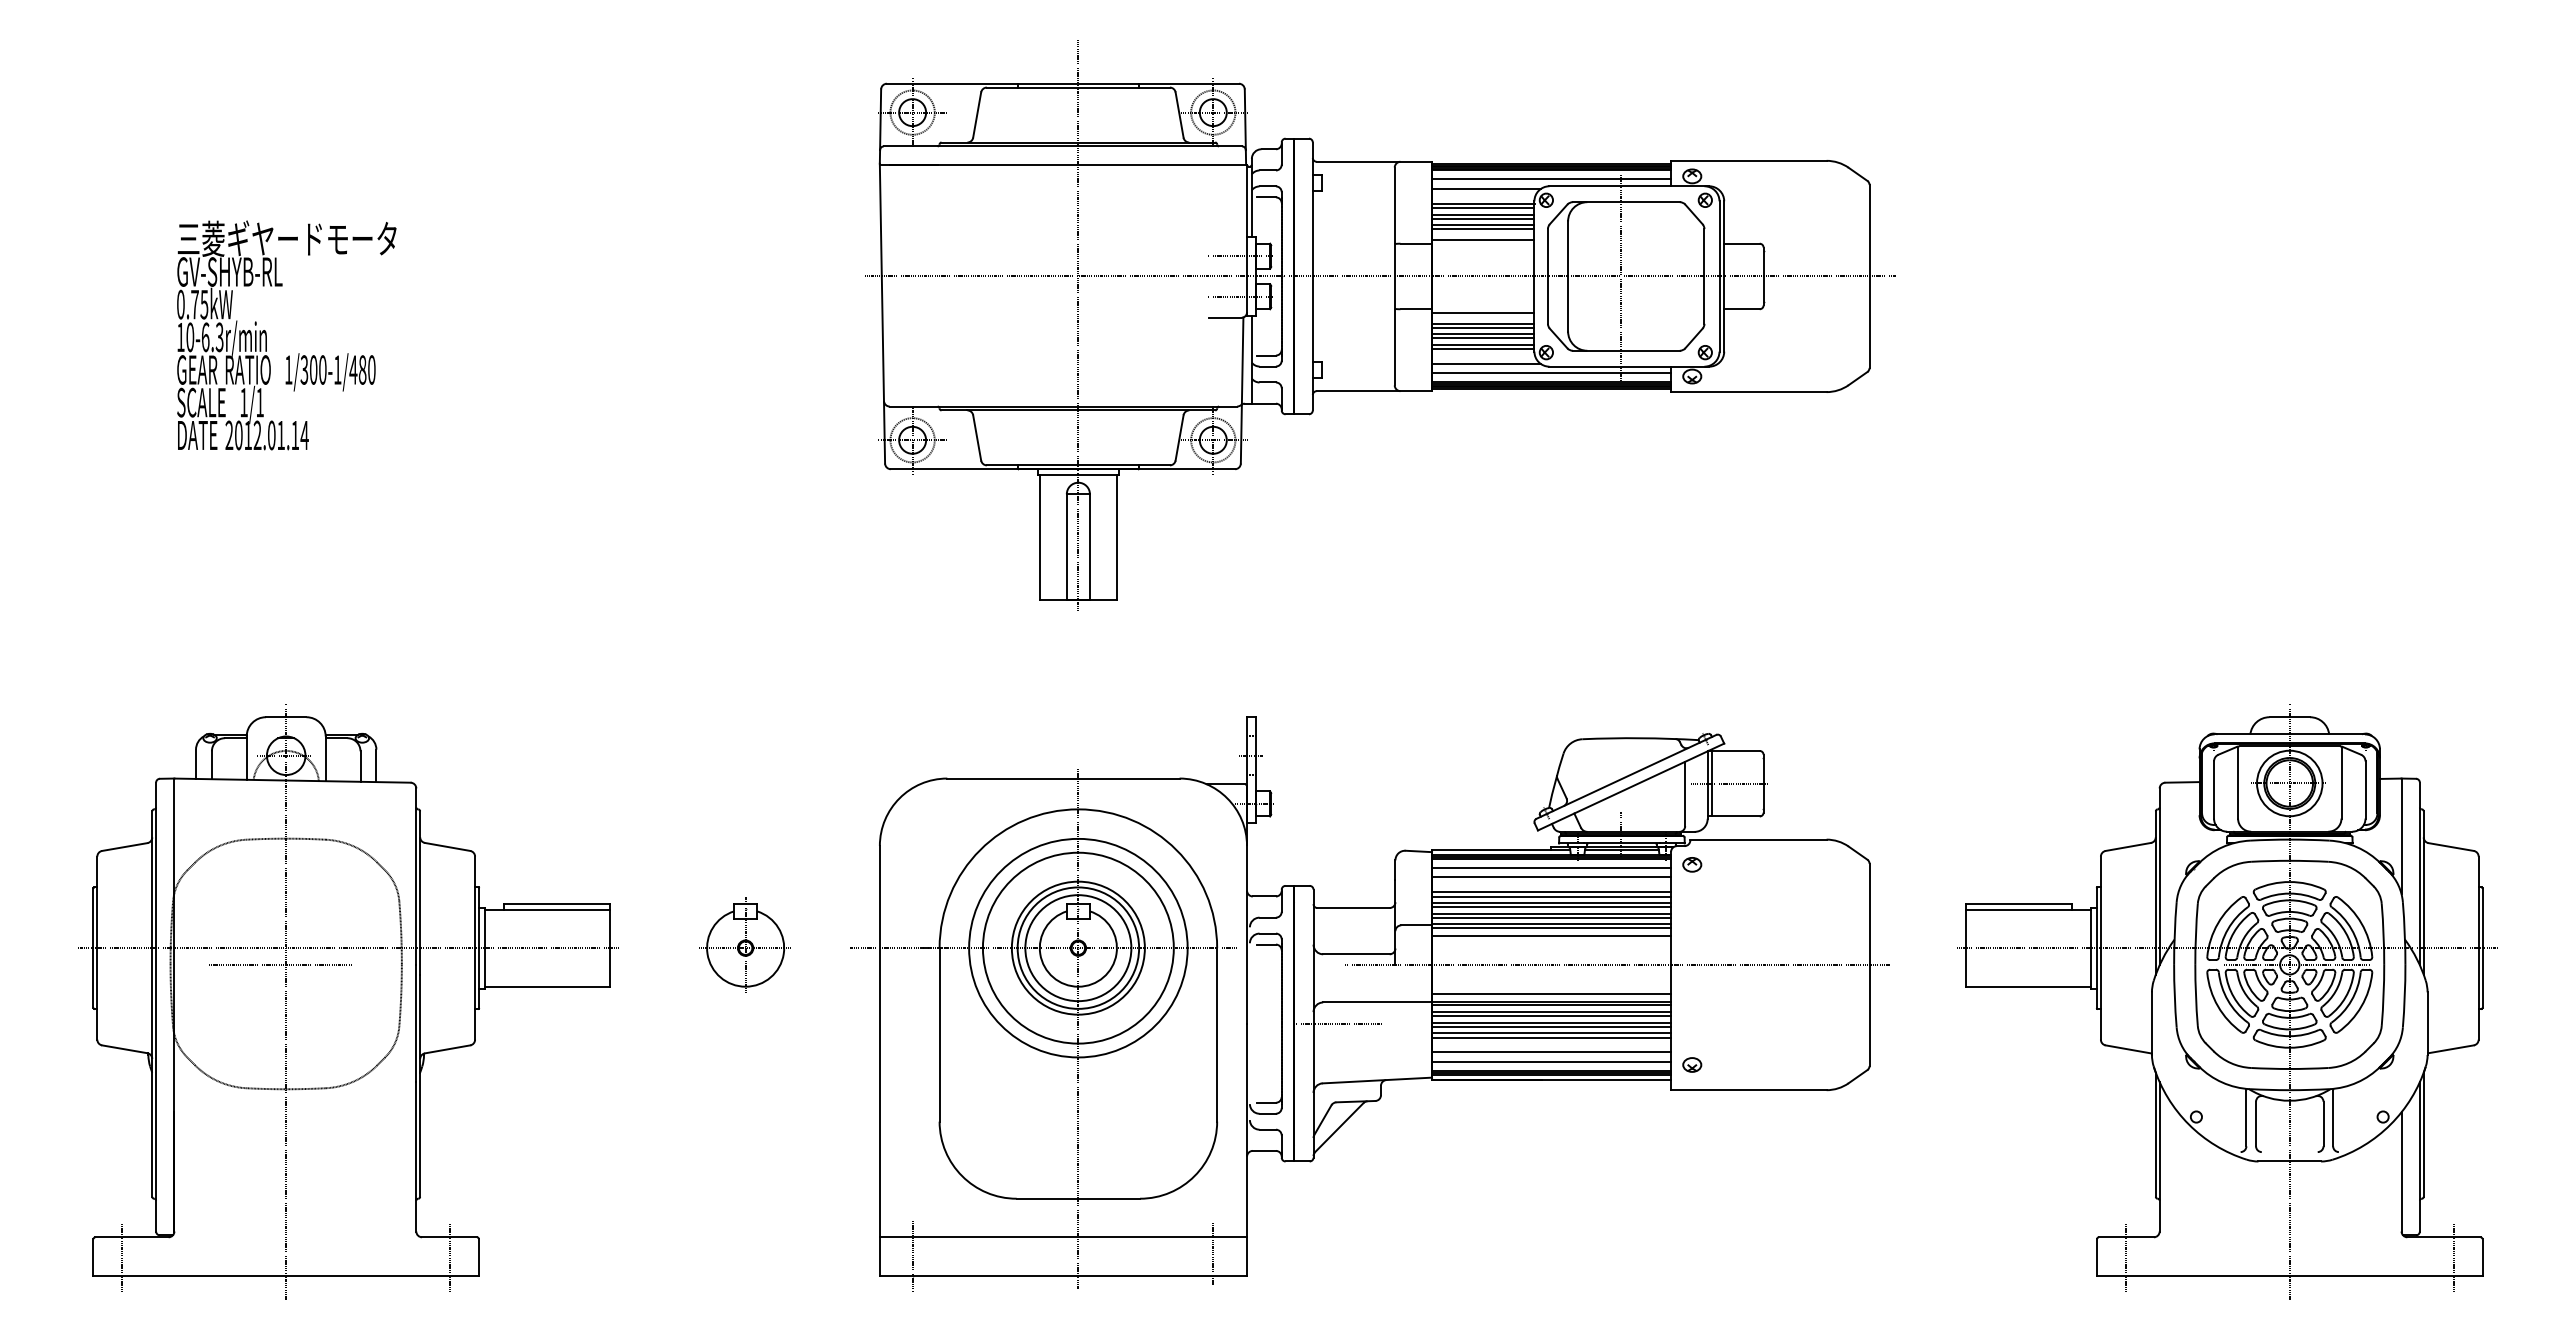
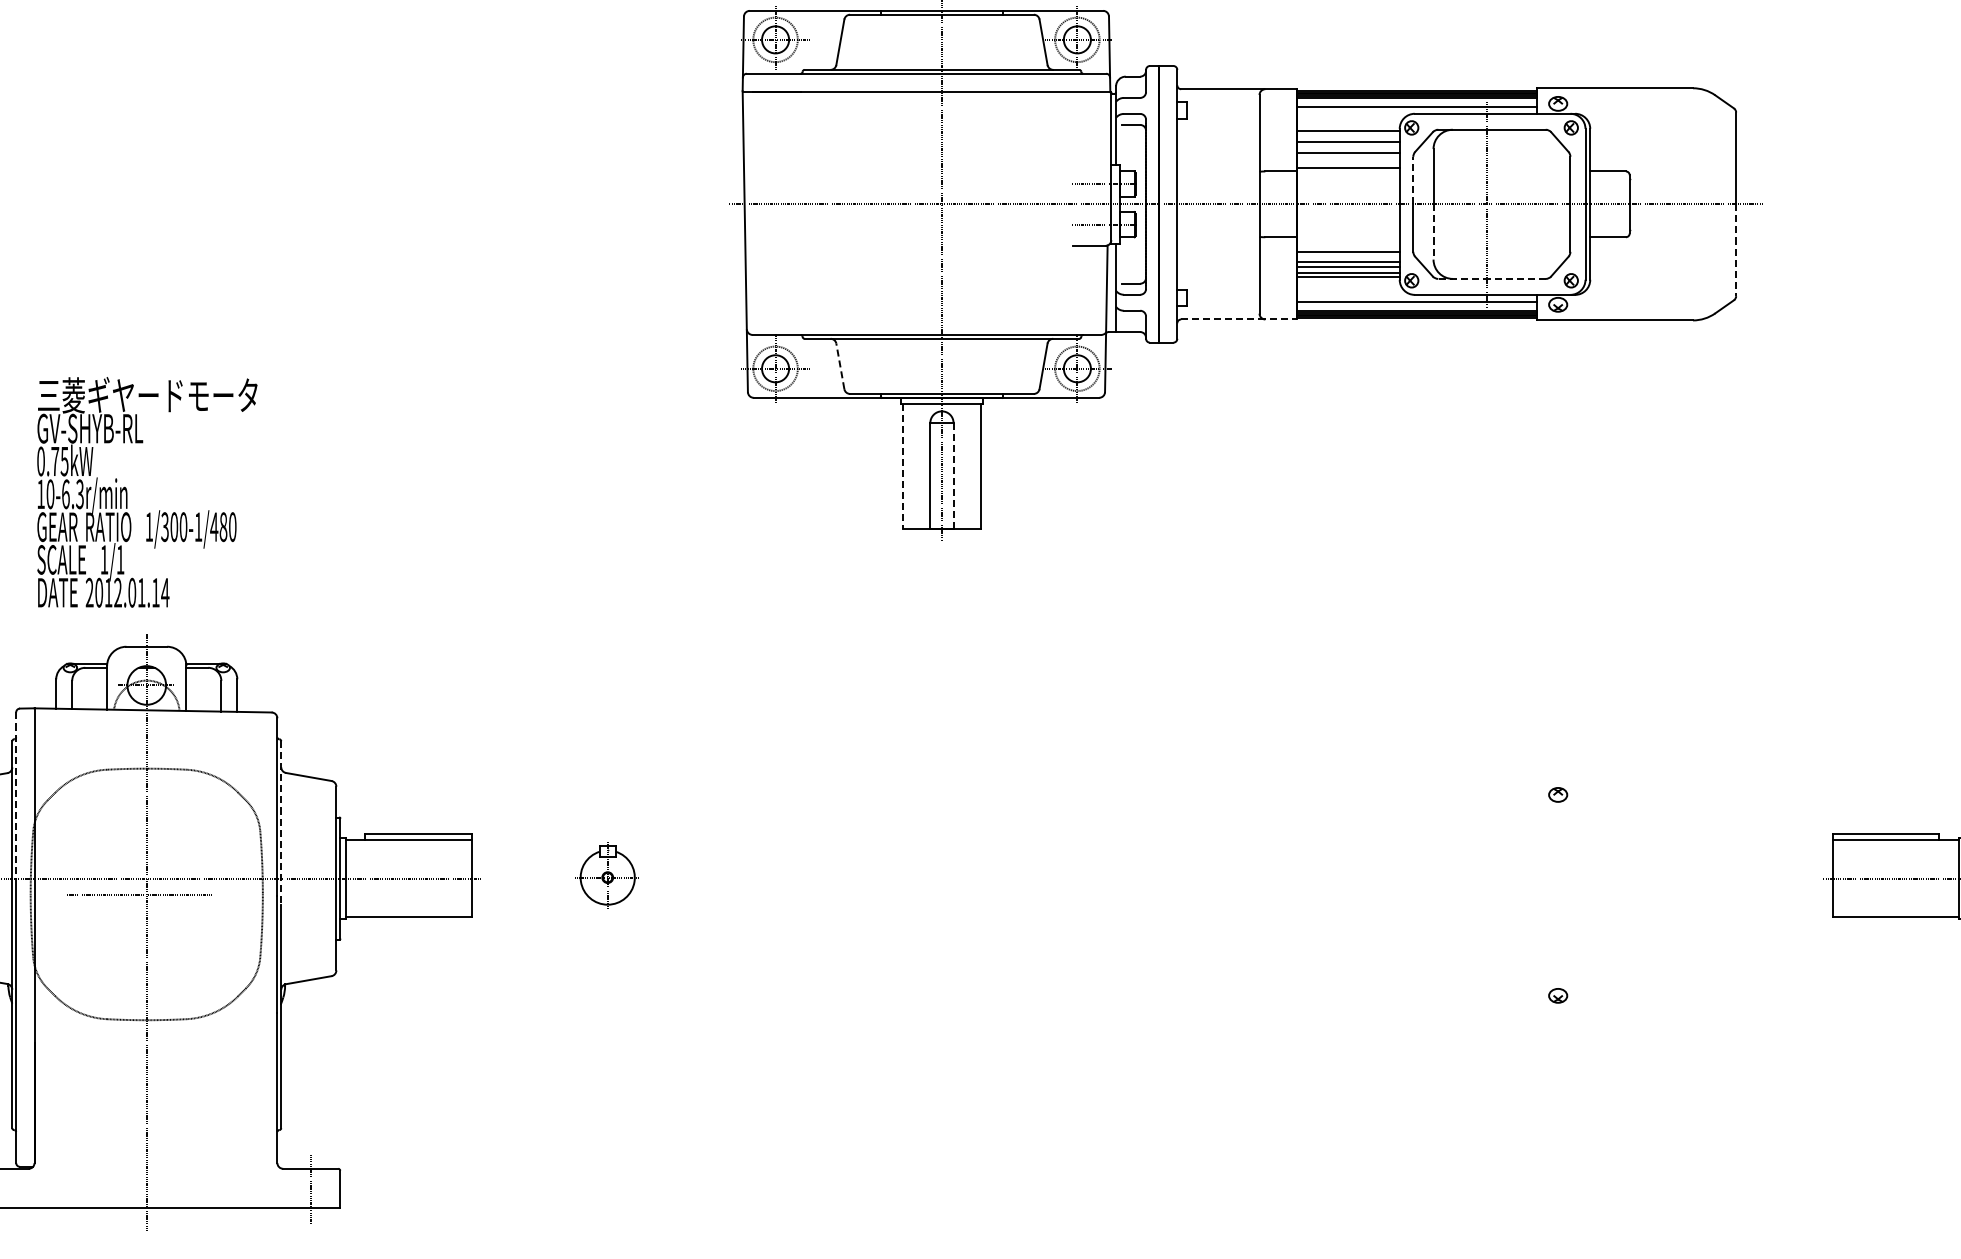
line: (1486, 189) -> (1351, 117), removed
line: (1483, 208) -> (1348, 136), removed
line: (1483, 218) -> (1348, 146), removed
line: (1483, 229) -> (1348, 157), removed
line: (1547, 252) -> (1412, 180), solid -> dashed
line: (1568, 304) -> (1433, 232), solid -> dashed
line: (1483, 312) -> (1348, 240), removed
line: (1869, 322) -> (1736, 250), solid -> dashed
line: (1483, 327) -> (1348, 255), removed
text: (286, 335) -> (147, 492), moved
line: (1625, 350) -> (1491, 278), solid -> dashed
line: (1486, 363) -> (1351, 291), removed
line: (1374, 391) -> (1239, 319), solid -> dashed
line: (977, 437) -> (840, 365), solid -> dashed
line: (1039, 537) -> (902, 466), solid -> dashed
line: (1089, 546) -> (953, 475), solid -> dashed
line: (156, 865) -> (16, 795), solid -> dashed
line: (420, 893) -> (281, 823), solid -> dashed
part: (744, 944) -> (606, 874), size x0.7
part: (1369, 1003) -> (1234, 934), removed

